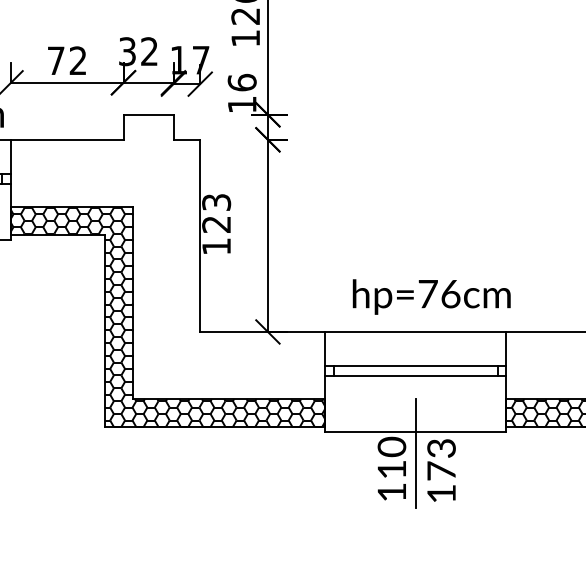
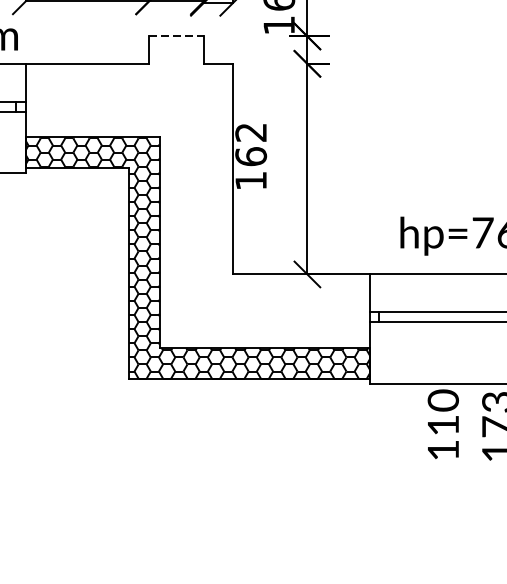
line: (148, 114) -> (176, 36), solid -> dashed
text: (216, 213) -> (251, 144), 123 -> 162
line: (415, 453) -> (469, 407), removed

